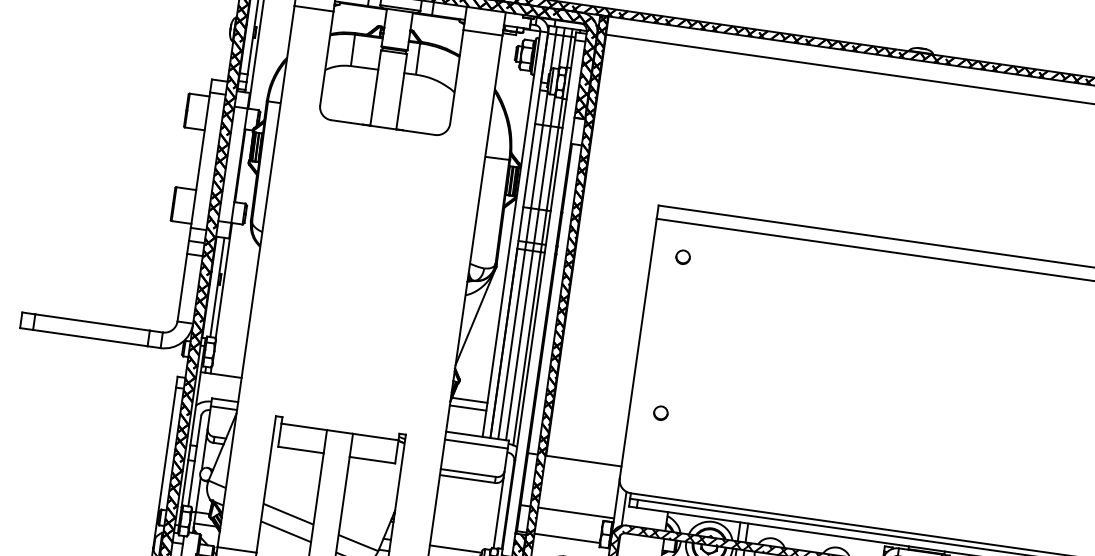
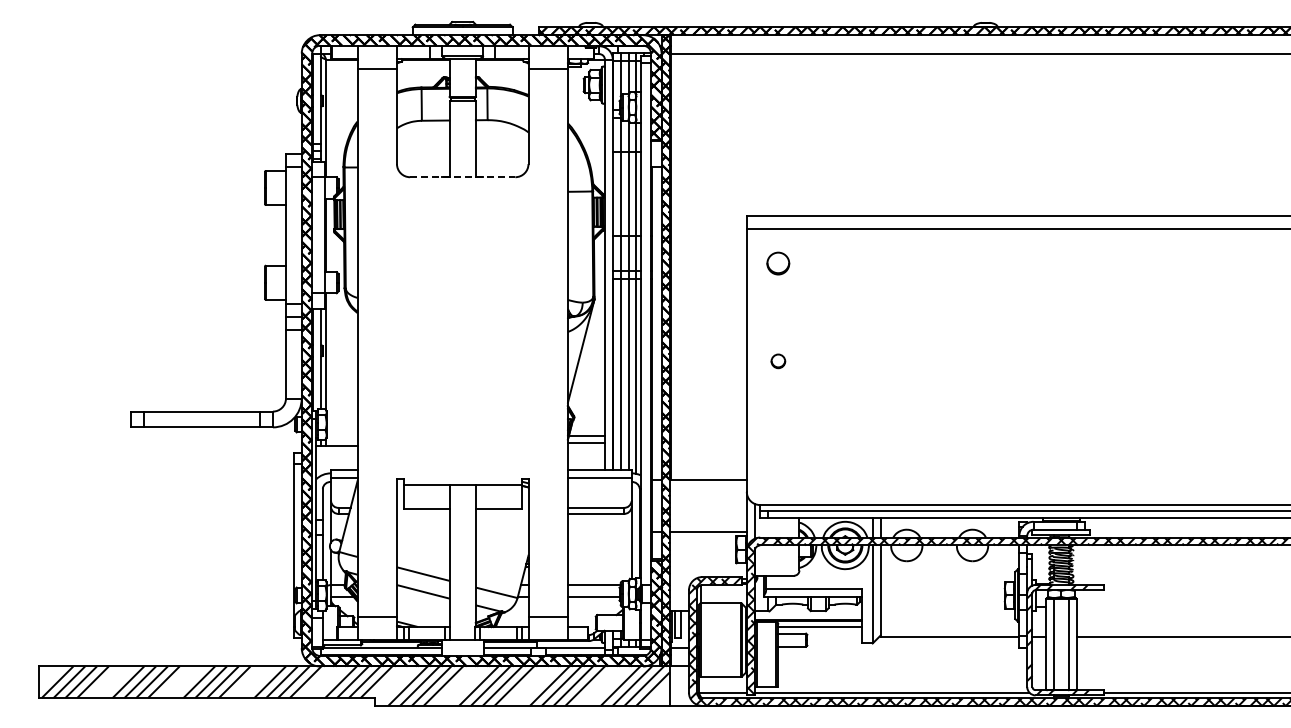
line: (383, 127) -> (462, 177), solid -> dashed
part: (683, 257) -> (778, 263), size x1.6
part: (660, 413) -> (778, 361), moved
line: (567, 538) -> (703, 558), removed

